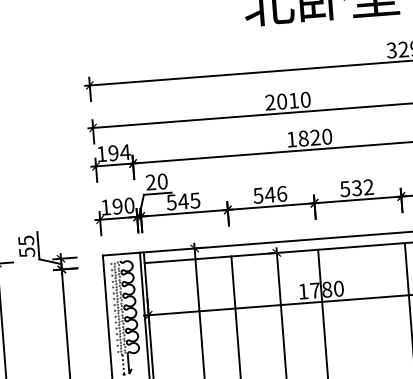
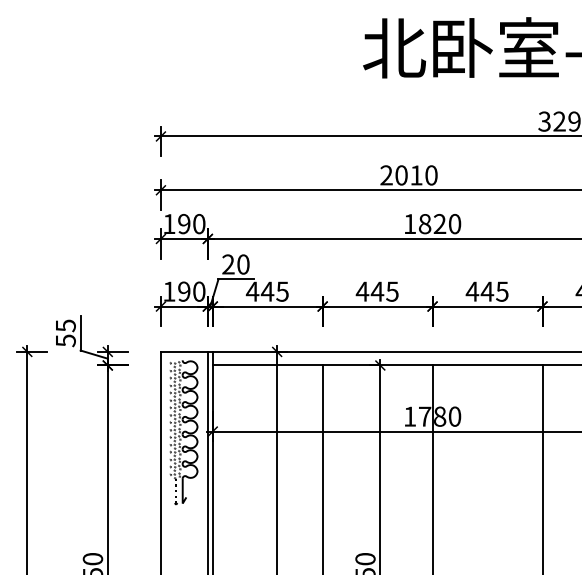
text: (124, 152) -> (198, 224), 194 -> 190
text: (356, 188) -> (486, 291), 532 -> 445
text: (269, 194) -> (376, 291), 546 -> 445
text: (171, 202) -> (252, 291), 545 -> 445

